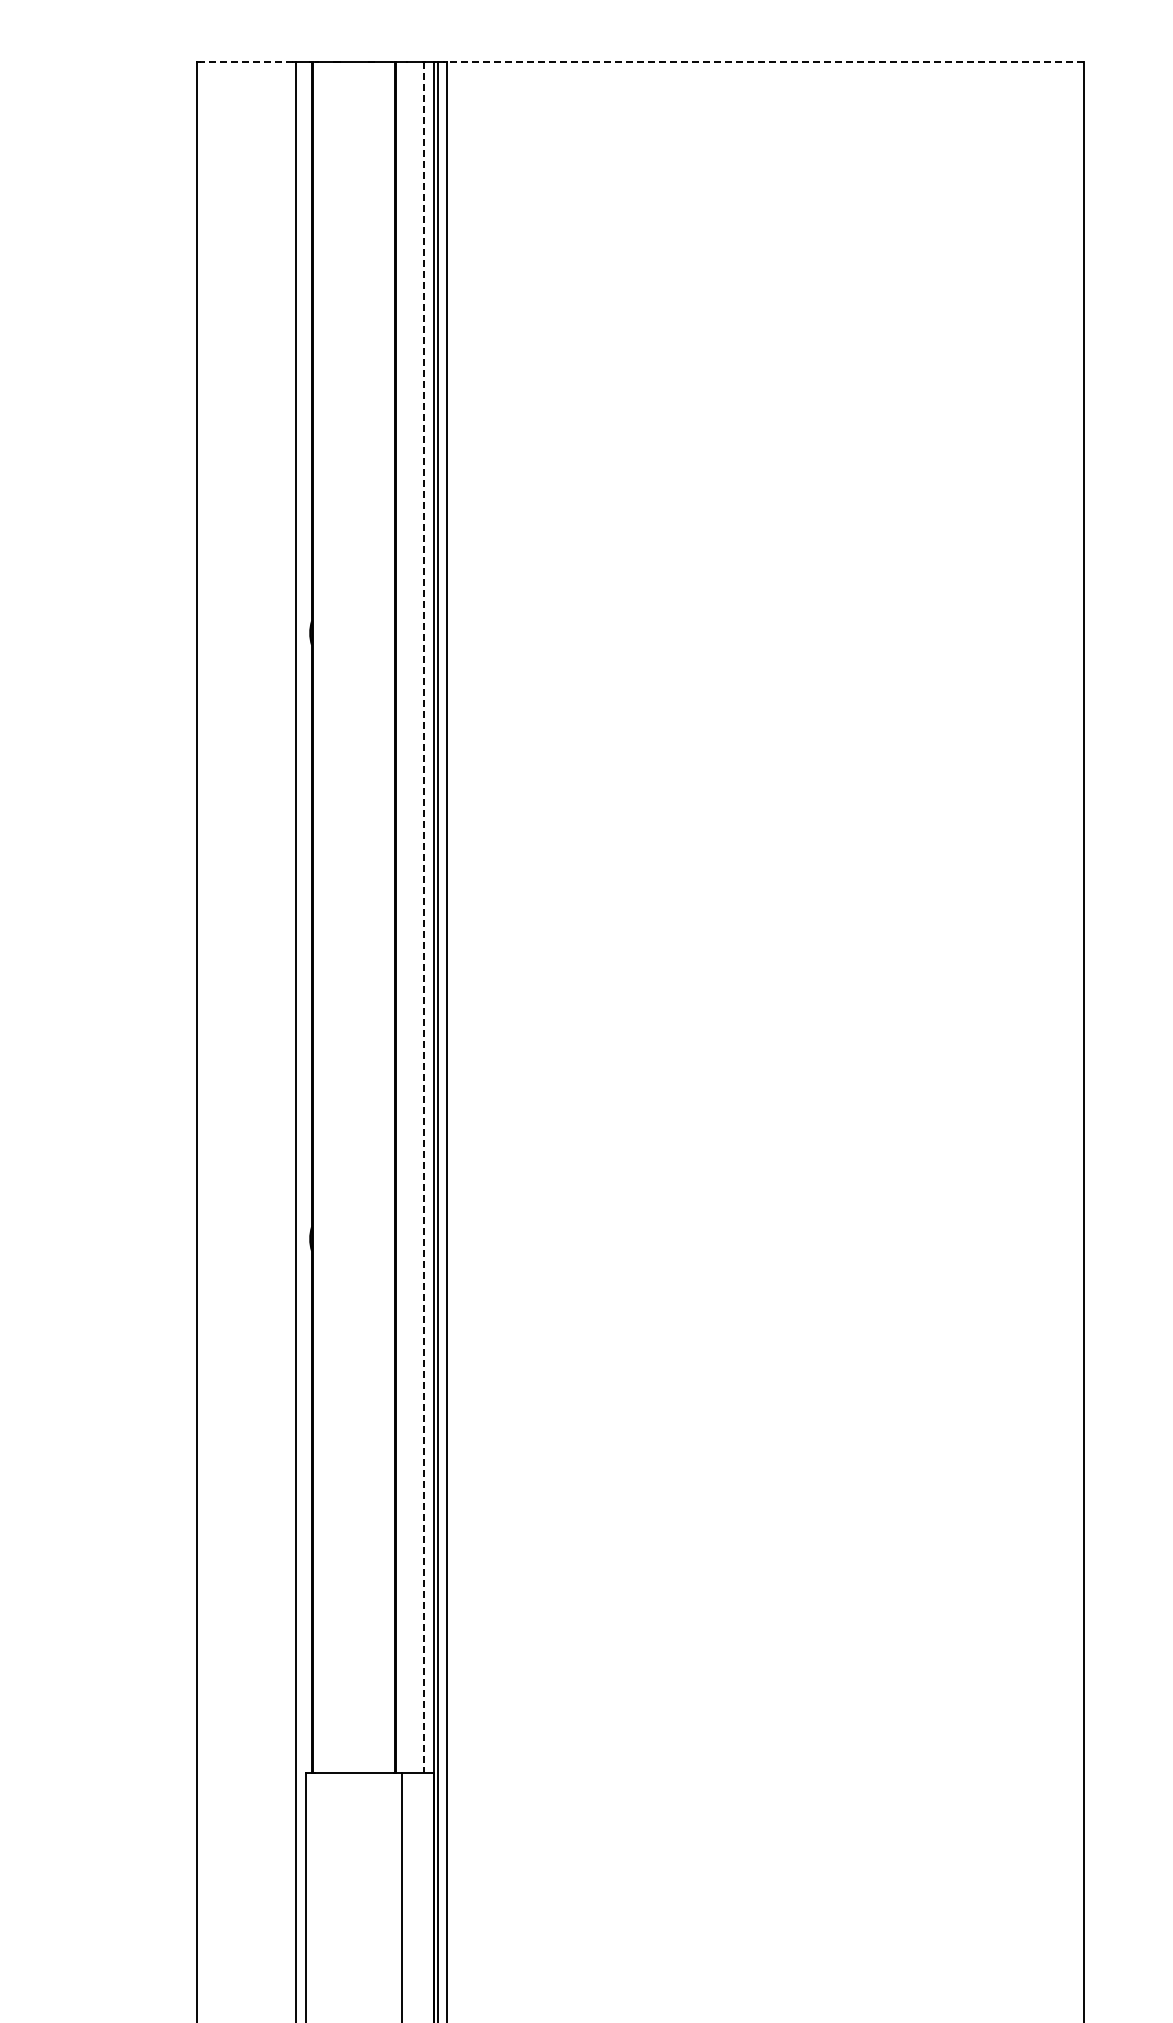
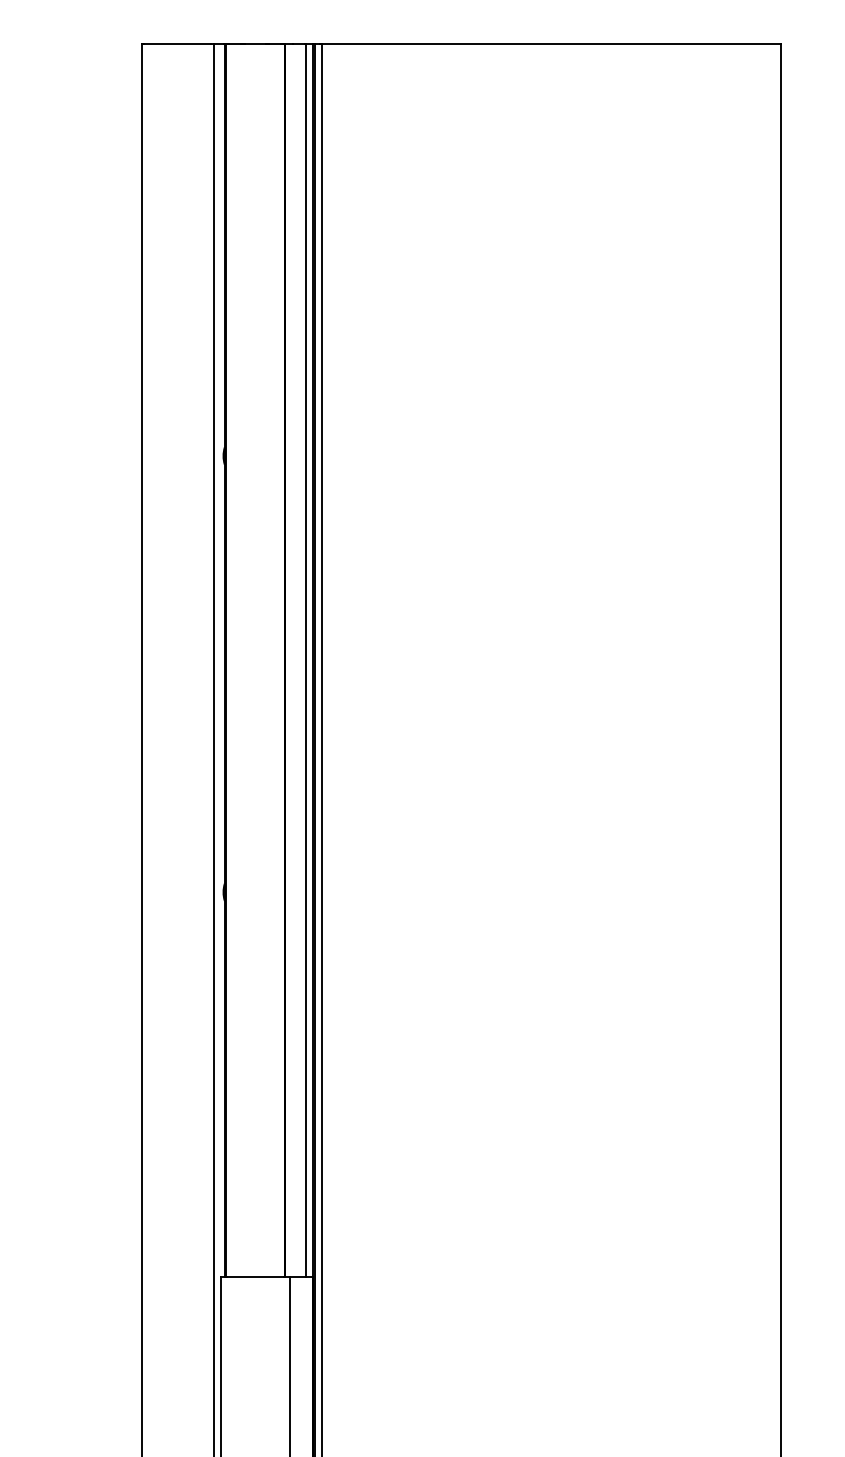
line: (246, 61) -> (177, 44), dashed -> solid
line: (764, 61) -> (550, 44), dashed -> solid
line: (424, 917) -> (305, 660), dashed -> solid

